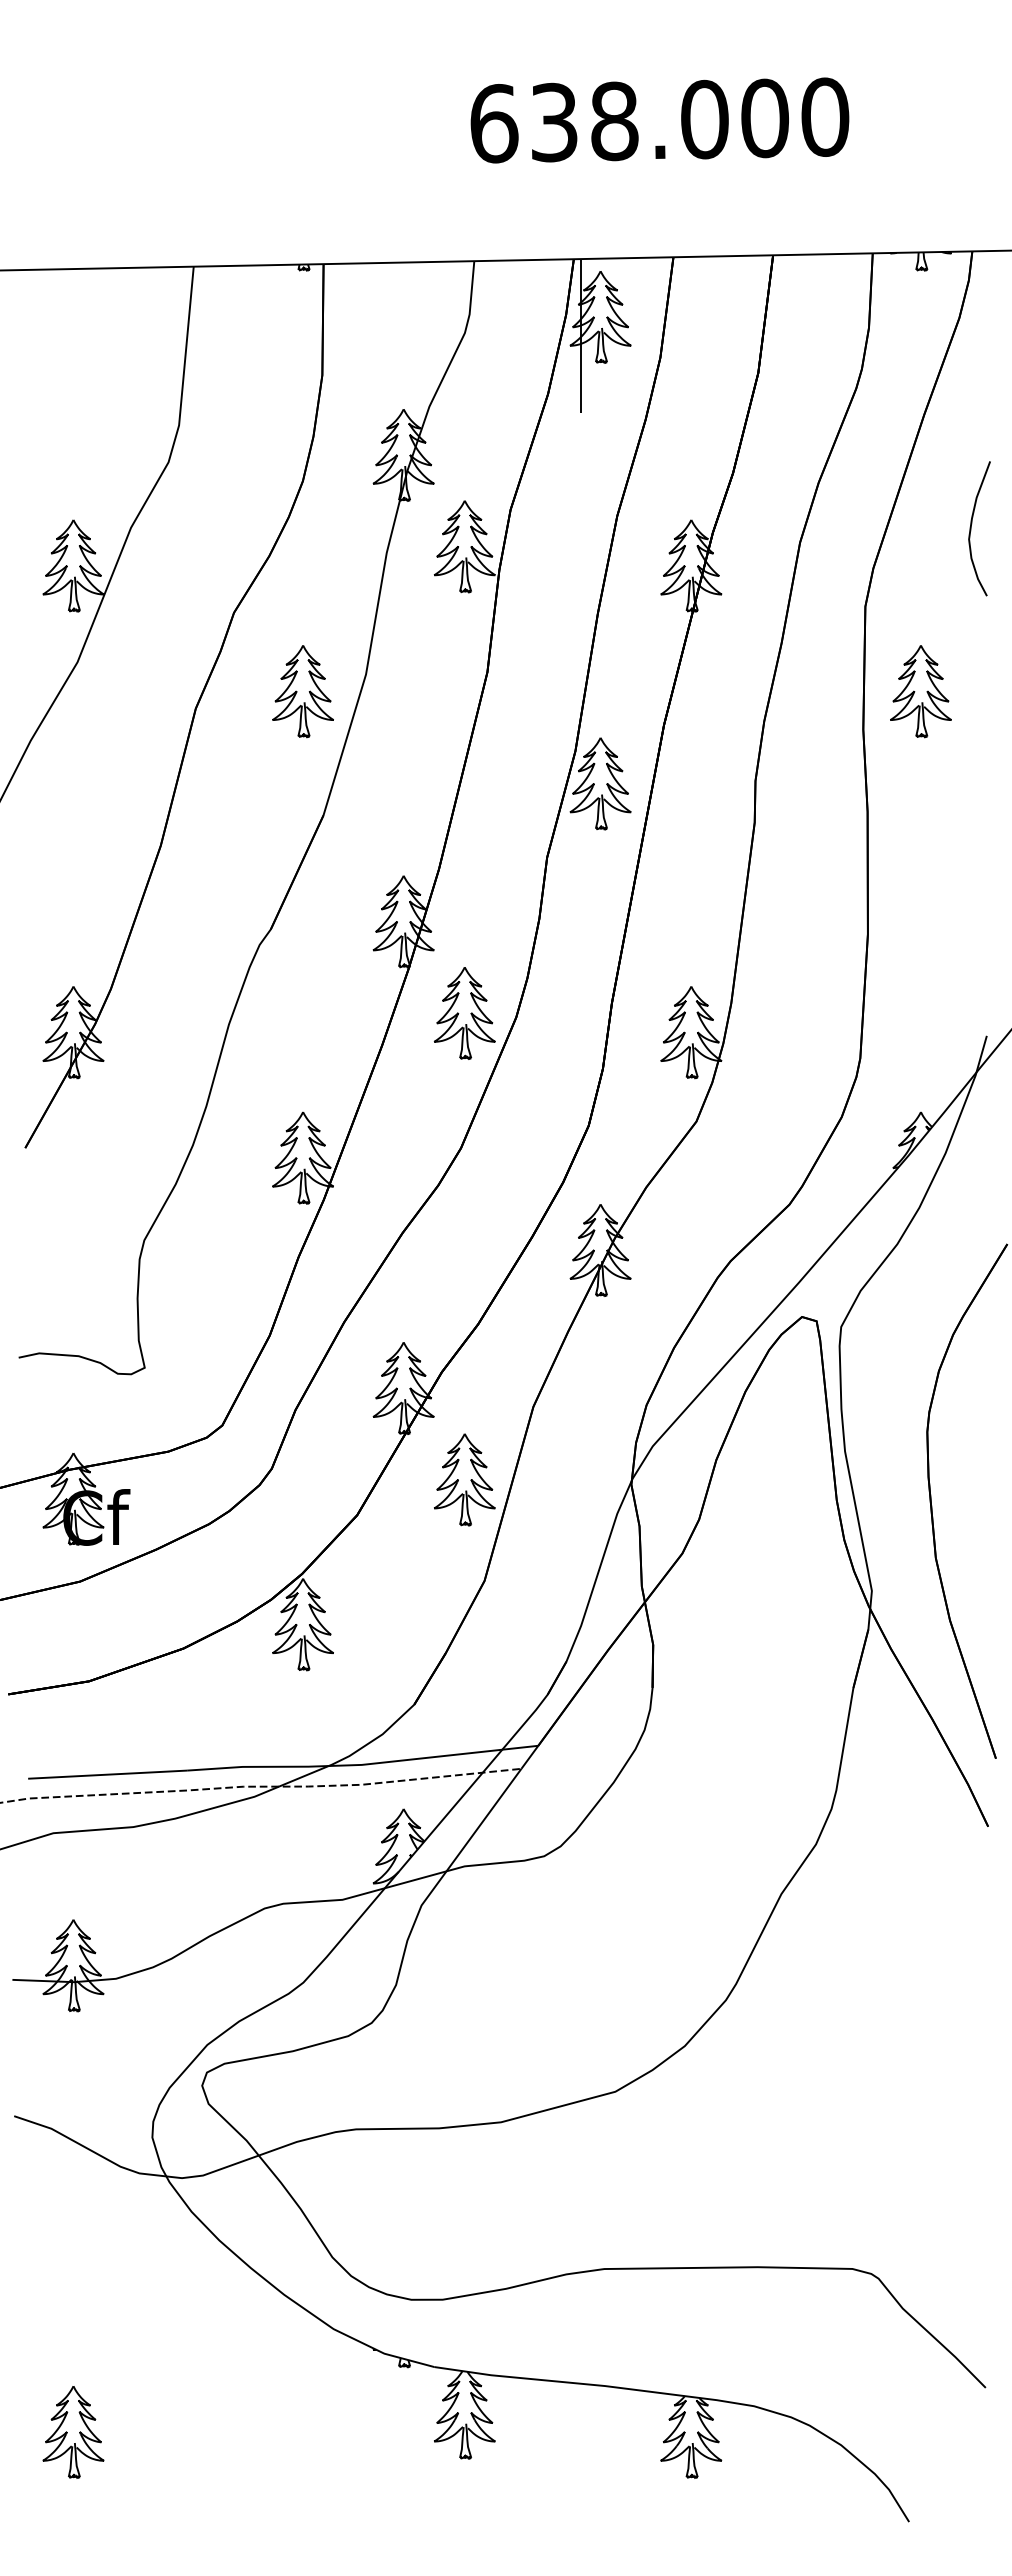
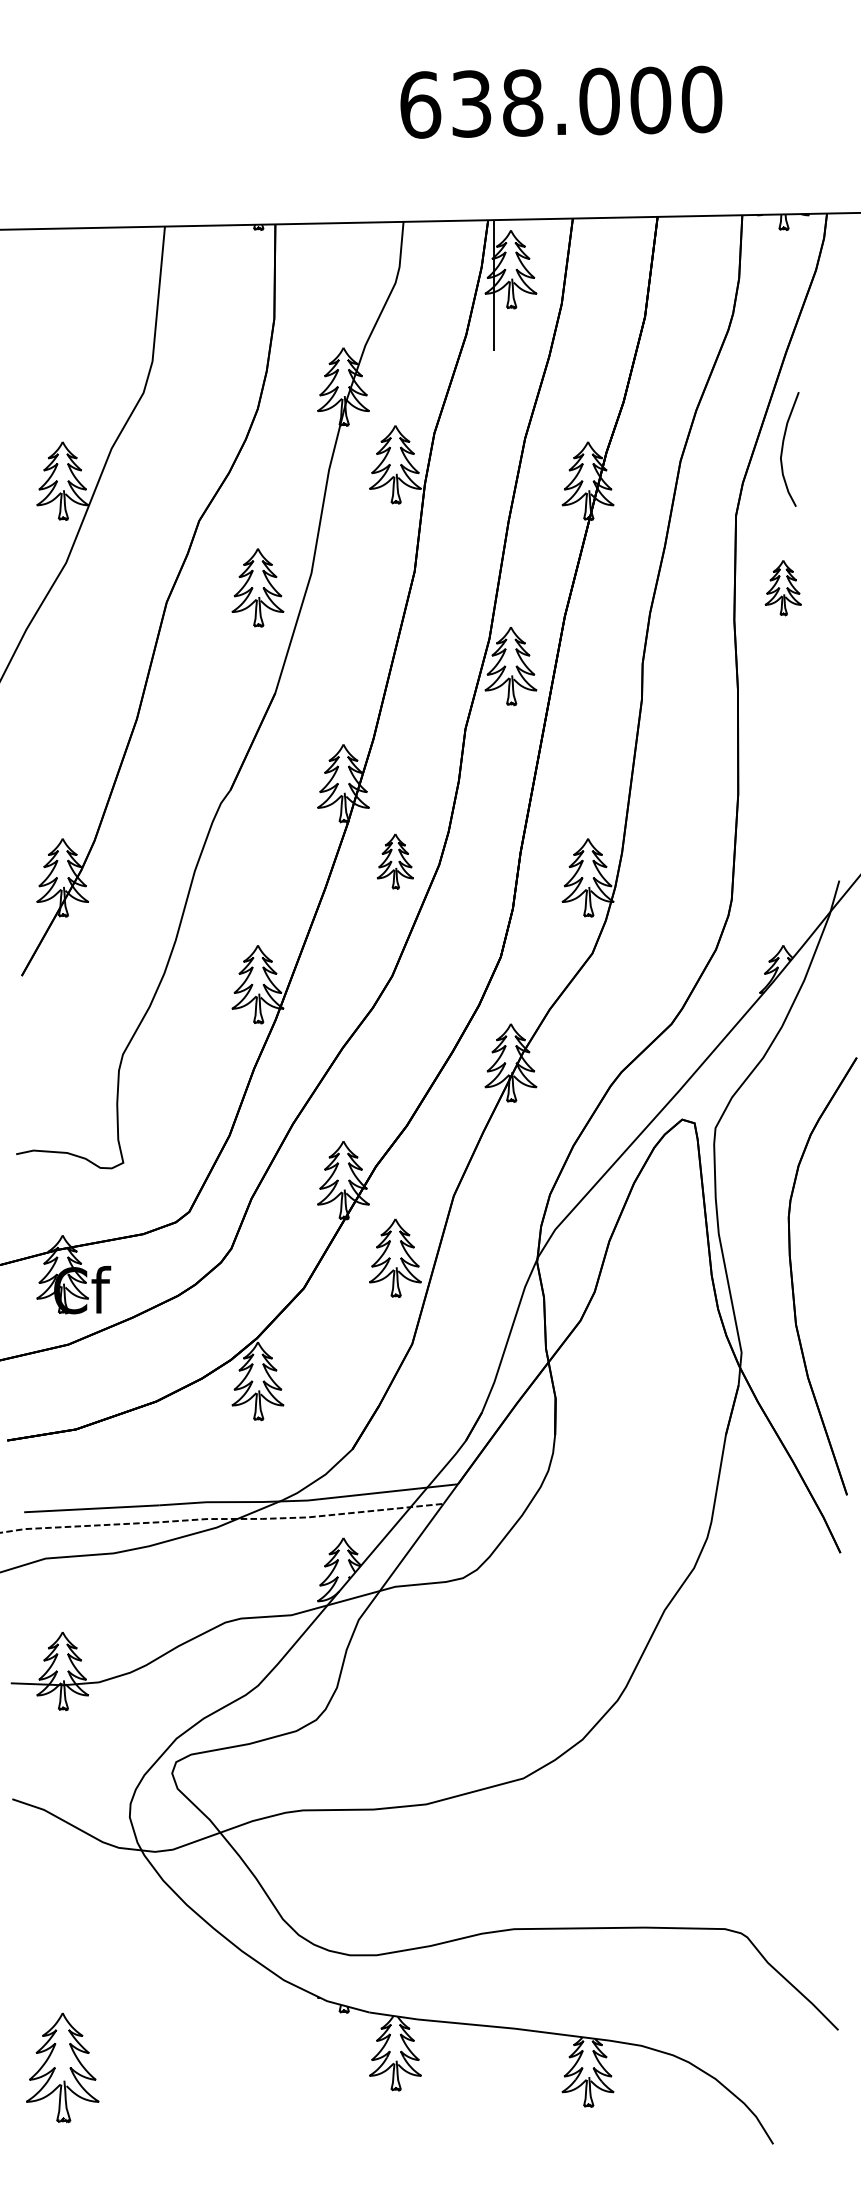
curve: (971, 528) -> (782, 449), moved
part: (920, 691) -> (782, 587), size x0.7
part: (464, 1013) -> (395, 861), size x0.7
part: (73, 2432) -> (62, 2068), size x1.4

